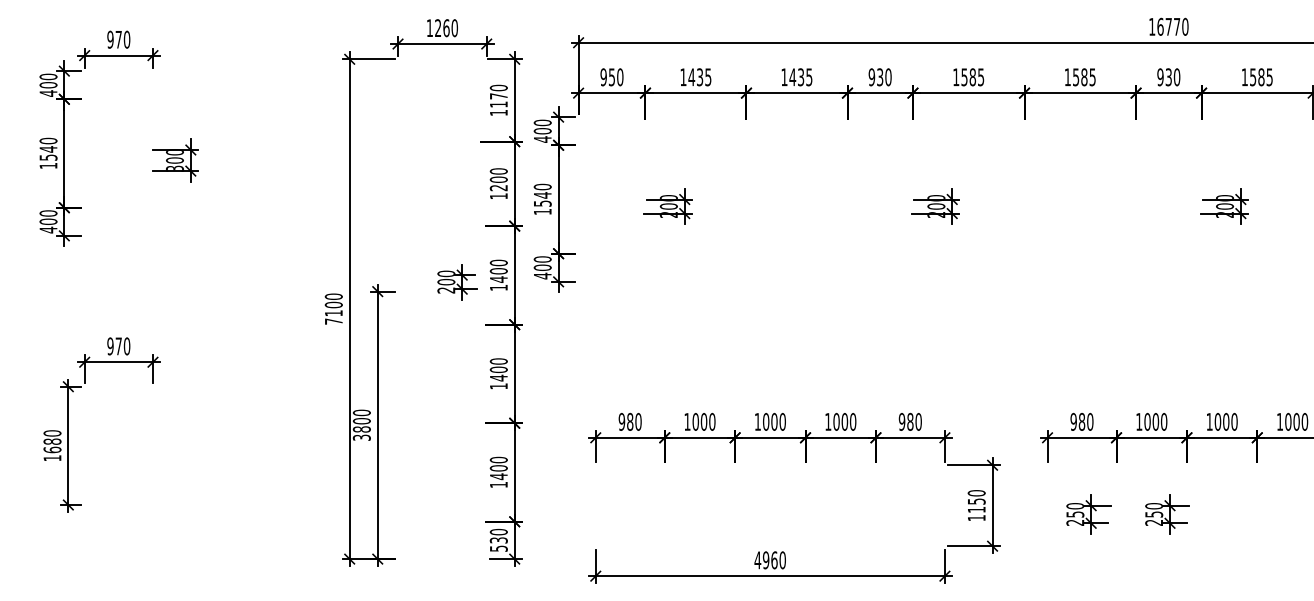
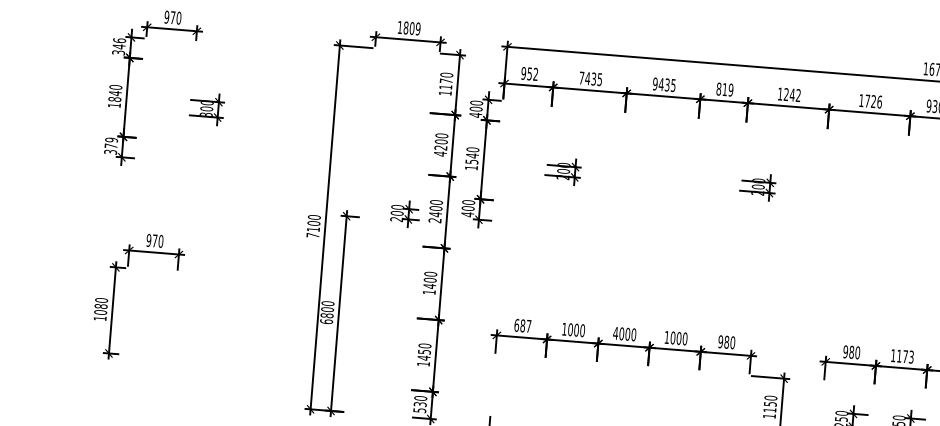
text: (446, 28) -> (412, 28), 1260 -> 1809
text: (620, 77) -> (535, 74), 950 -> 952
text: (683, 77) -> (581, 78), 1435 -> 7435
text: (784, 77) -> (655, 84), 1435 -> 9435
text: (879, 77) -> (724, 89), 930 -> 819
text: (972, 77) -> (792, 95), 1585 -> 1242
text: (1084, 77) -> (873, 101), 1585 -> 1726
text: (48, 84) -> (119, 46), 400 -> 346
text: (48, 157) -> (114, 99), 1540 -> 1840
text: (498, 196) -> (440, 154), 1200 -> 4200
text: (48, 221) -> (111, 145), 400 -> 379
text: (498, 287) -> (434, 220), 1400 -> 2400
text: (629, 421) -> (522, 325), 980 -> 687
text: (757, 421) -> (615, 333), 1000 -> 4000
text: (1155, 421) -> (905, 356), 1000 -> 1173
text: (361, 437) -> (326, 321), 3800 -> 6800
text: (52, 449) -> (100, 312), 1680 -> 1080
text: (498, 468) -> (424, 352), 1400 -> 1450

